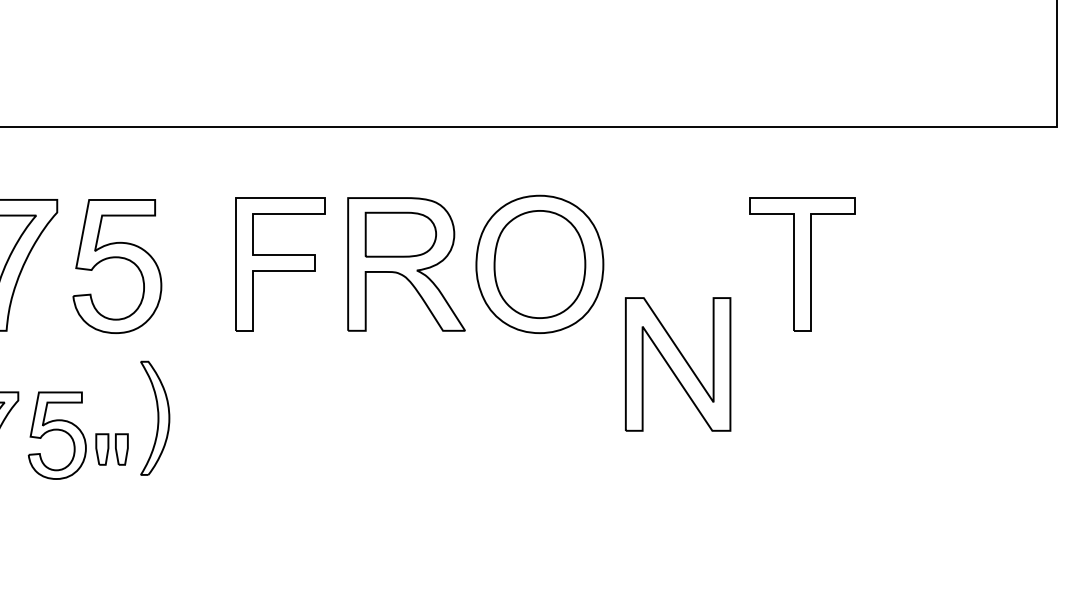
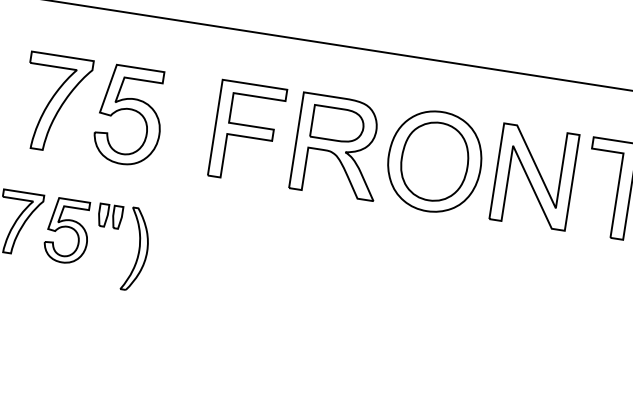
part: (678, 364) -> (534, 177), moved
part: (155, 417) -> (137, 249), moved
part: (111, 449) -> (109, 216), moved

